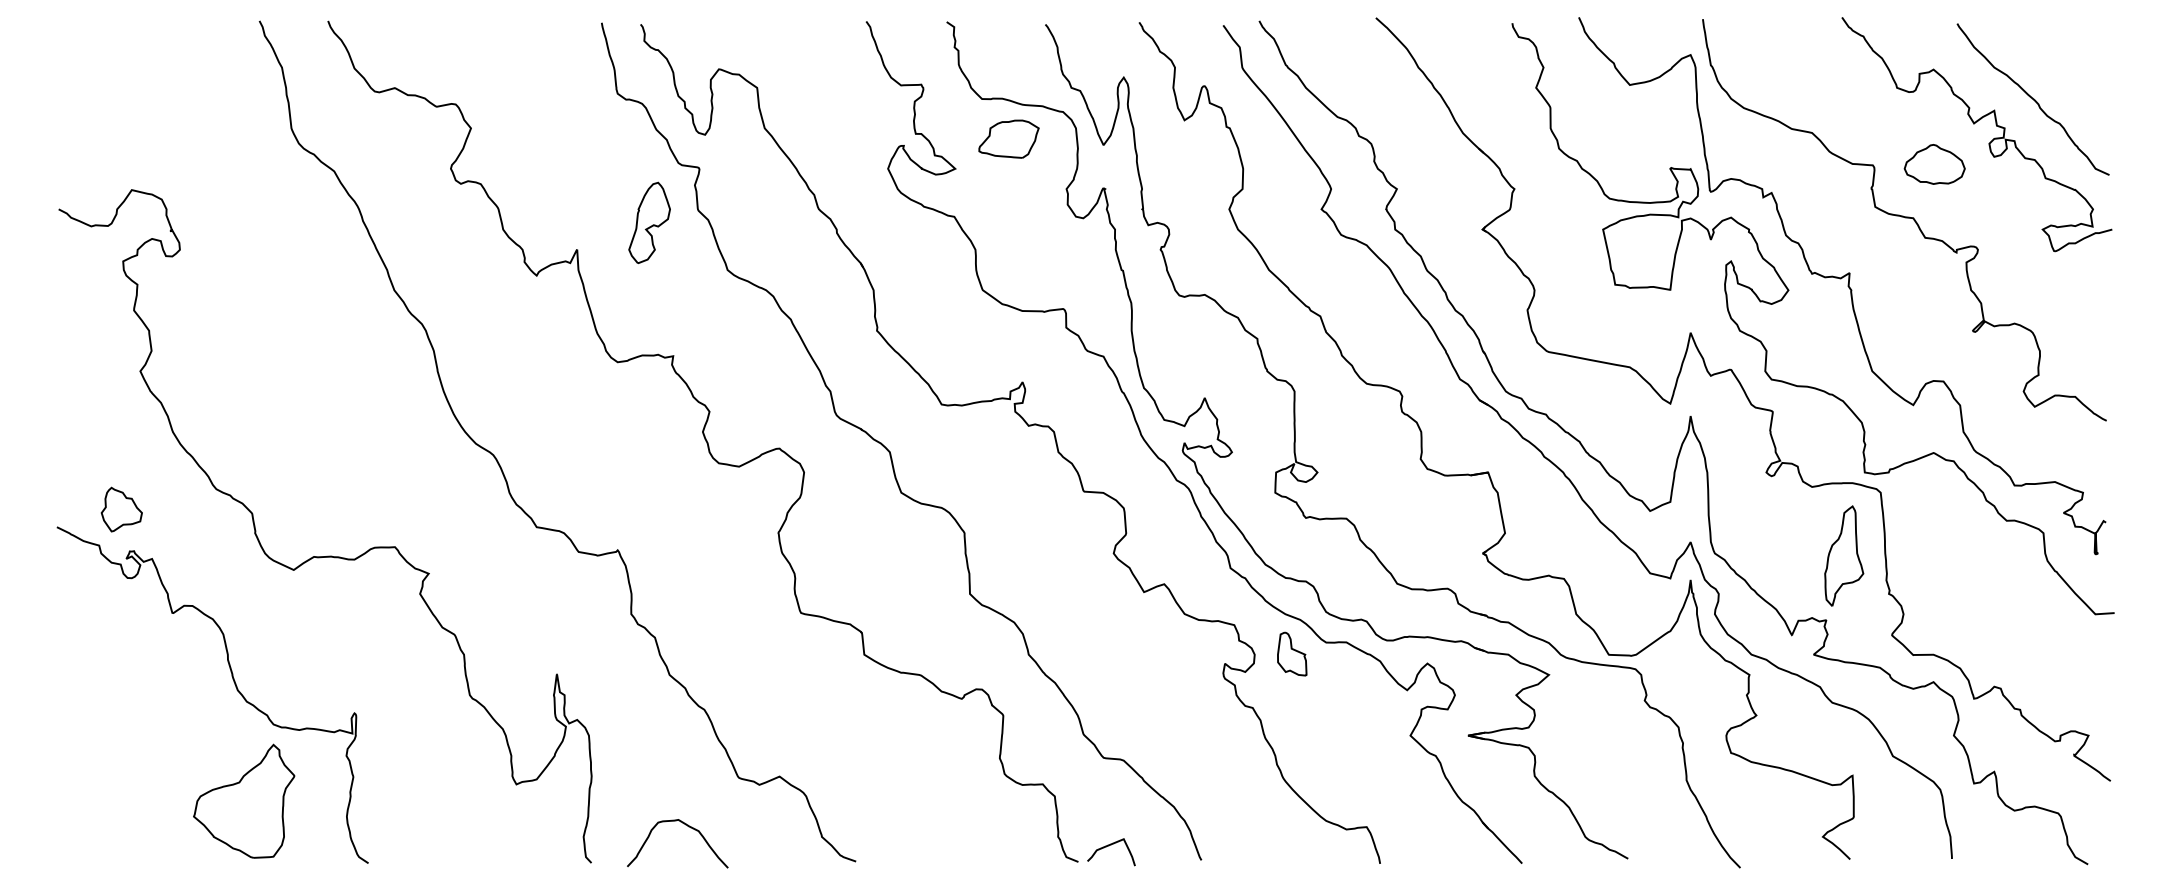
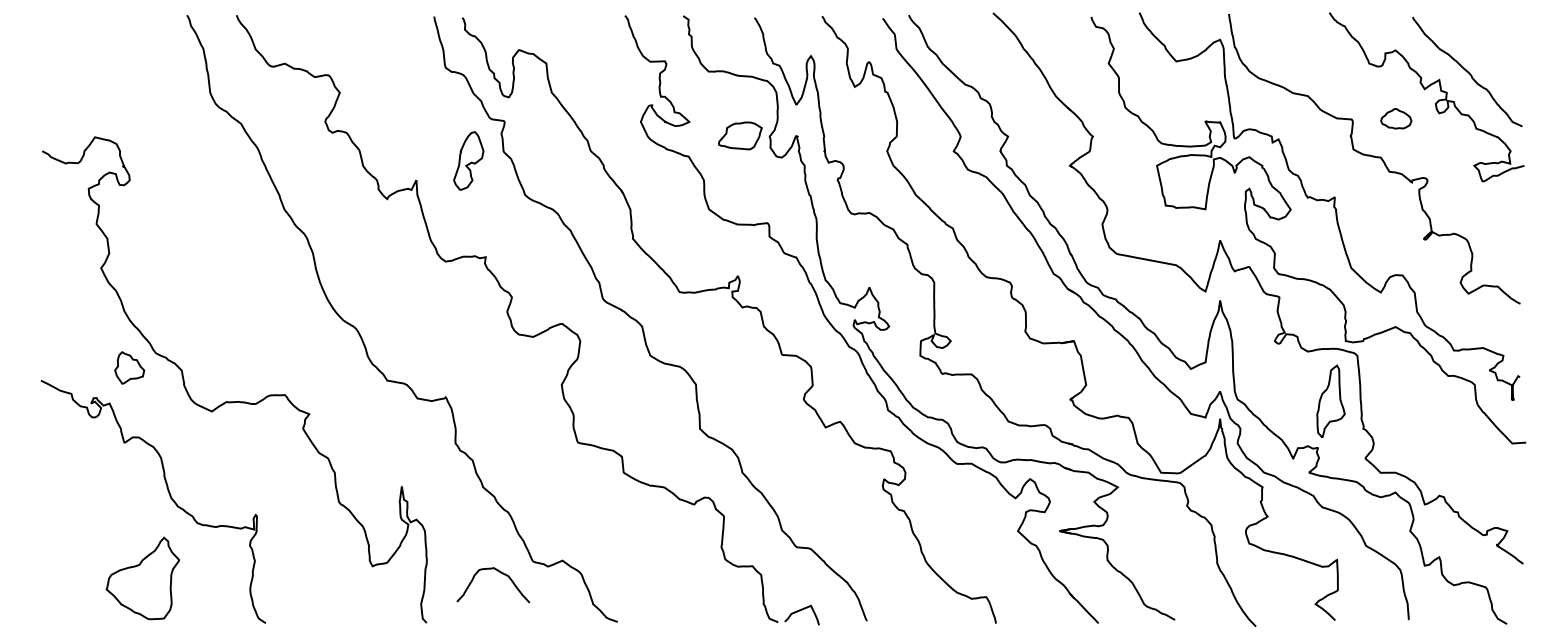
part: (1008, 138) -> (740, 135), moved
part: (1934, 164) -> (1396, 118), size x0.7
part: (121, 509) -> (129, 367), moved
part: (1292, 653) -> (932, 471), removed
part: (244, 800) -> (143, 577), moved
curve: (688, 827) -> (501, 573), moved

